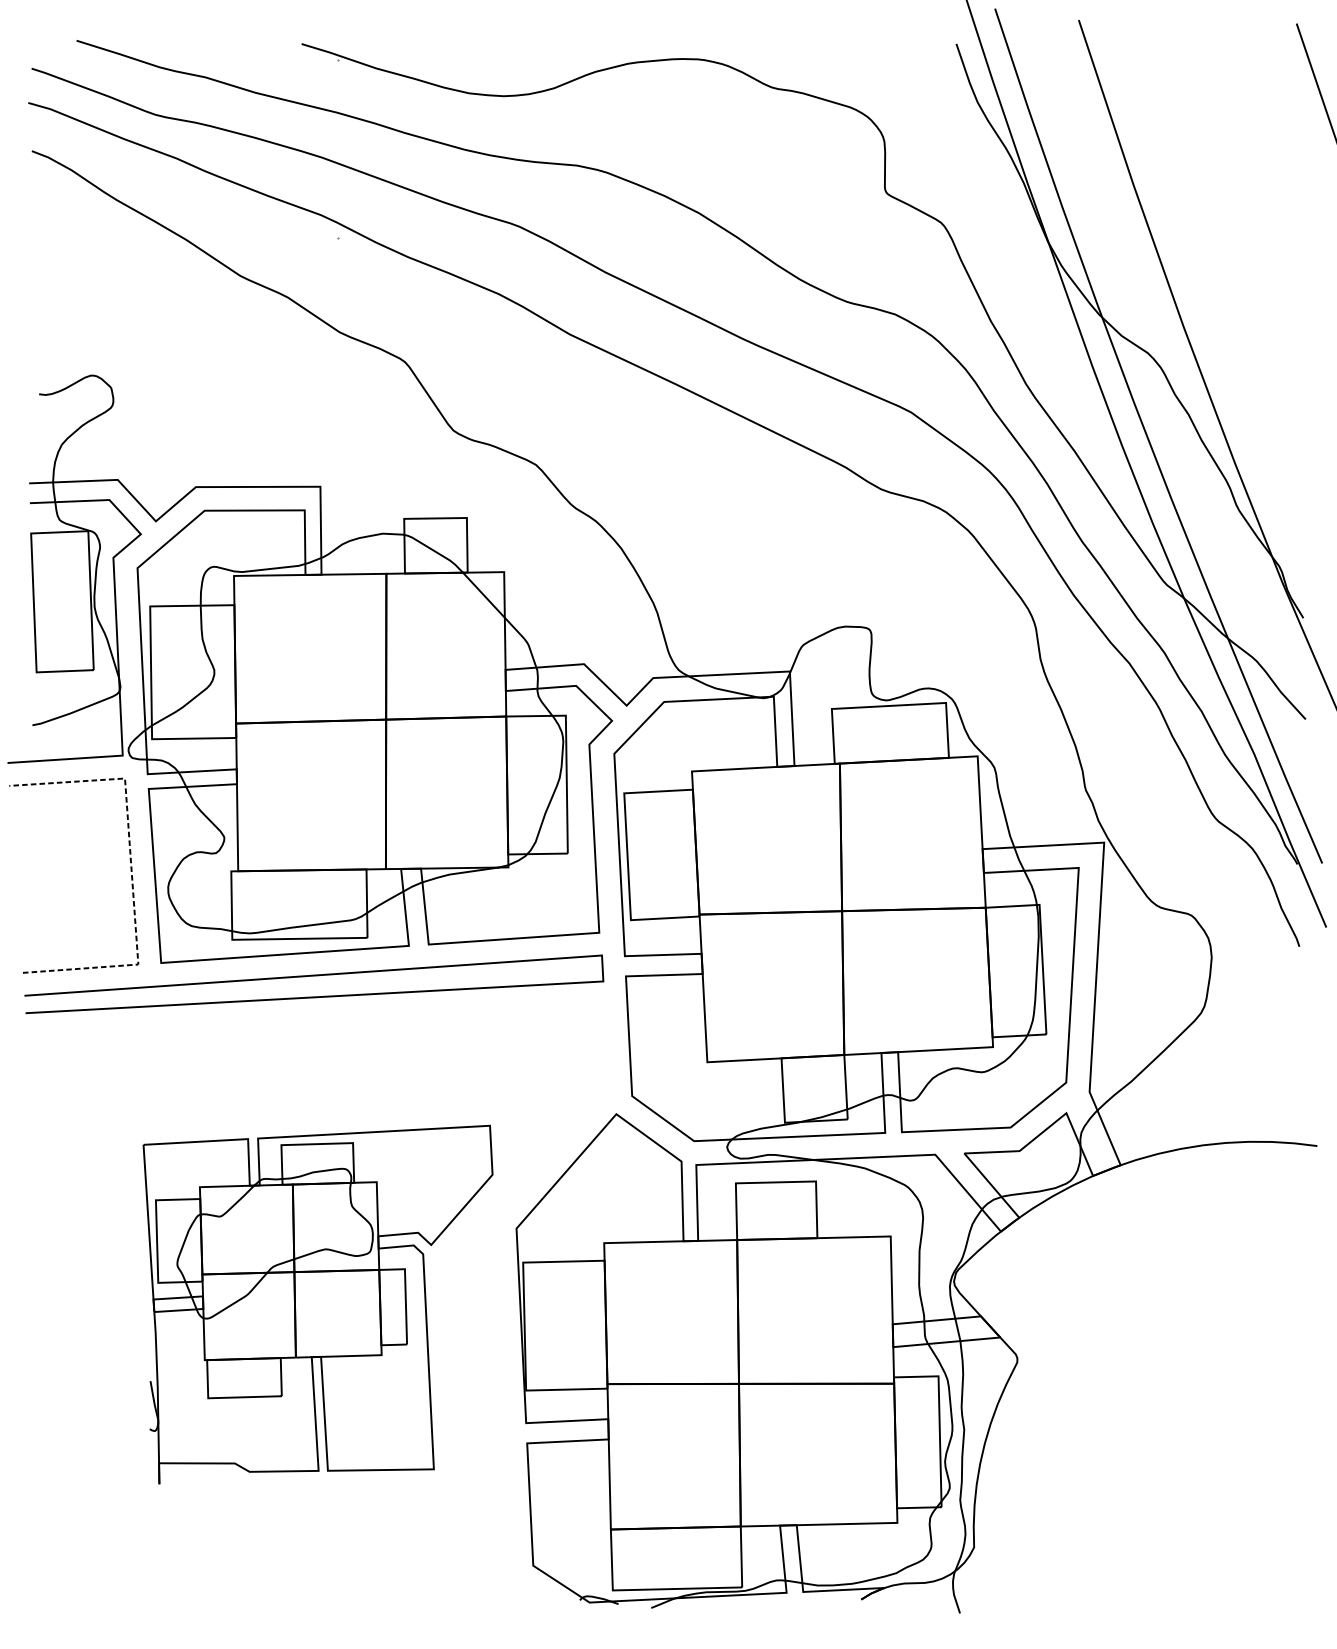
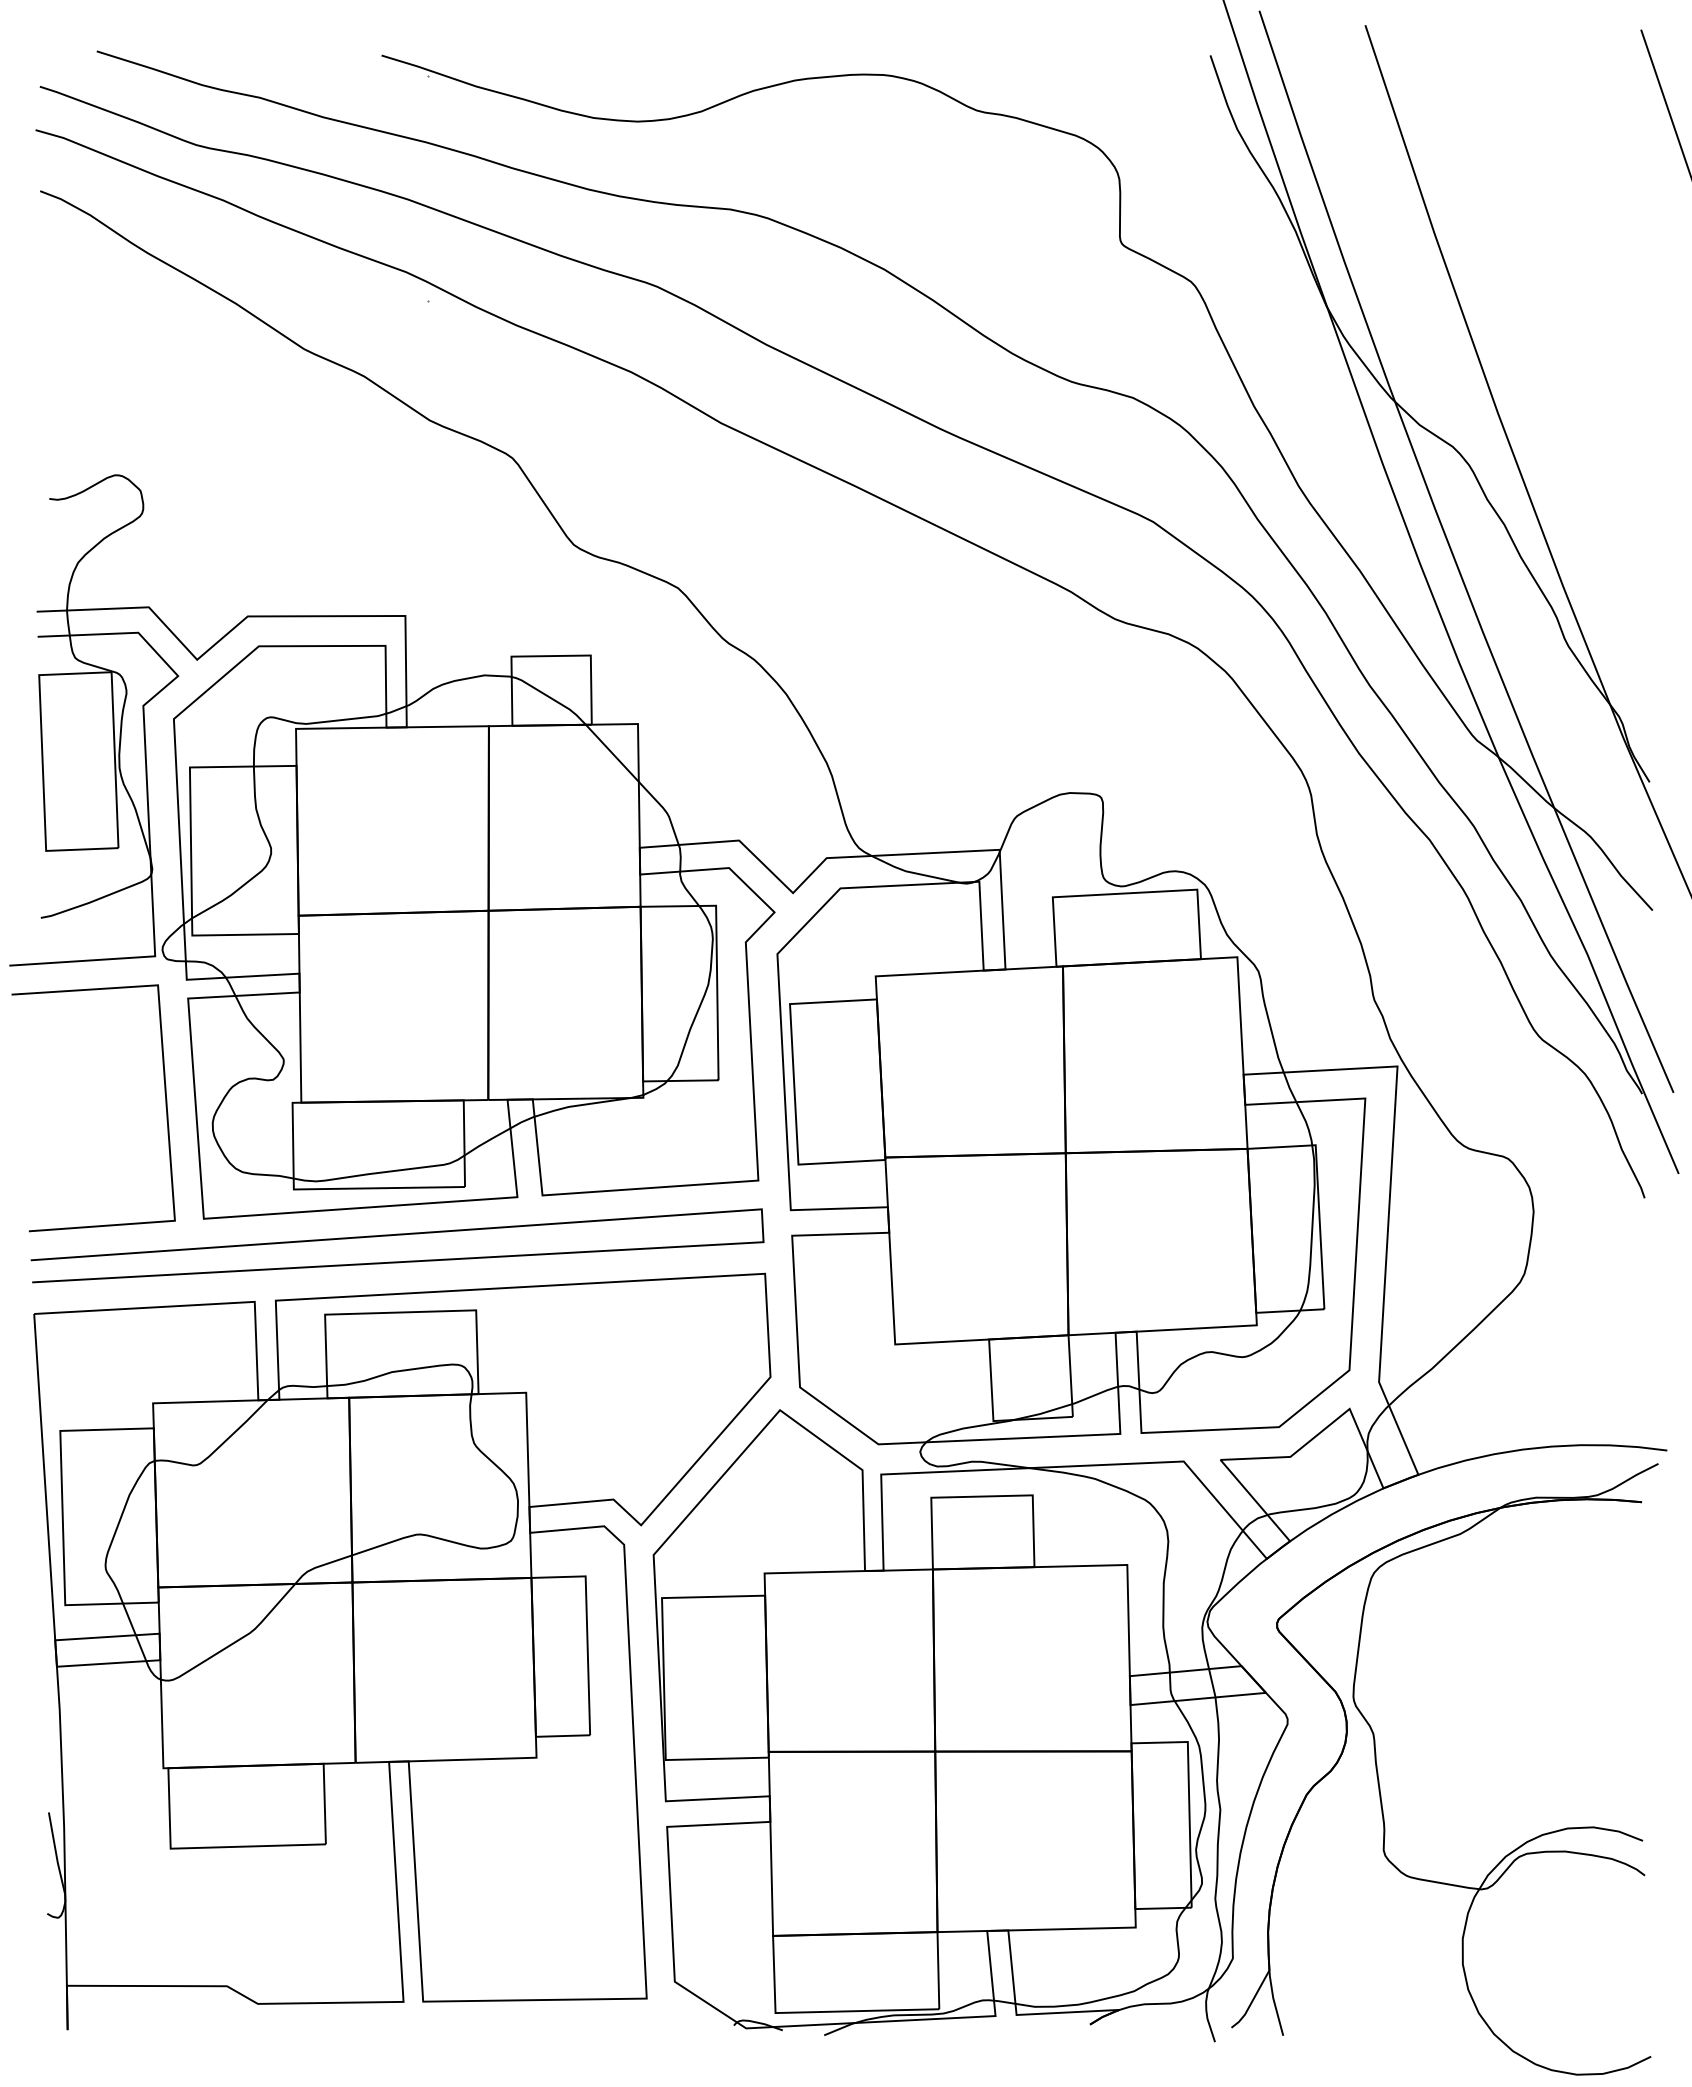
line: (131, 871) -> (166, 1102), dashed -> solid
part: (318, 1304) -> (402, 1651), size x1.67
part: (1089, 1405) -> (1379, 1779), added

